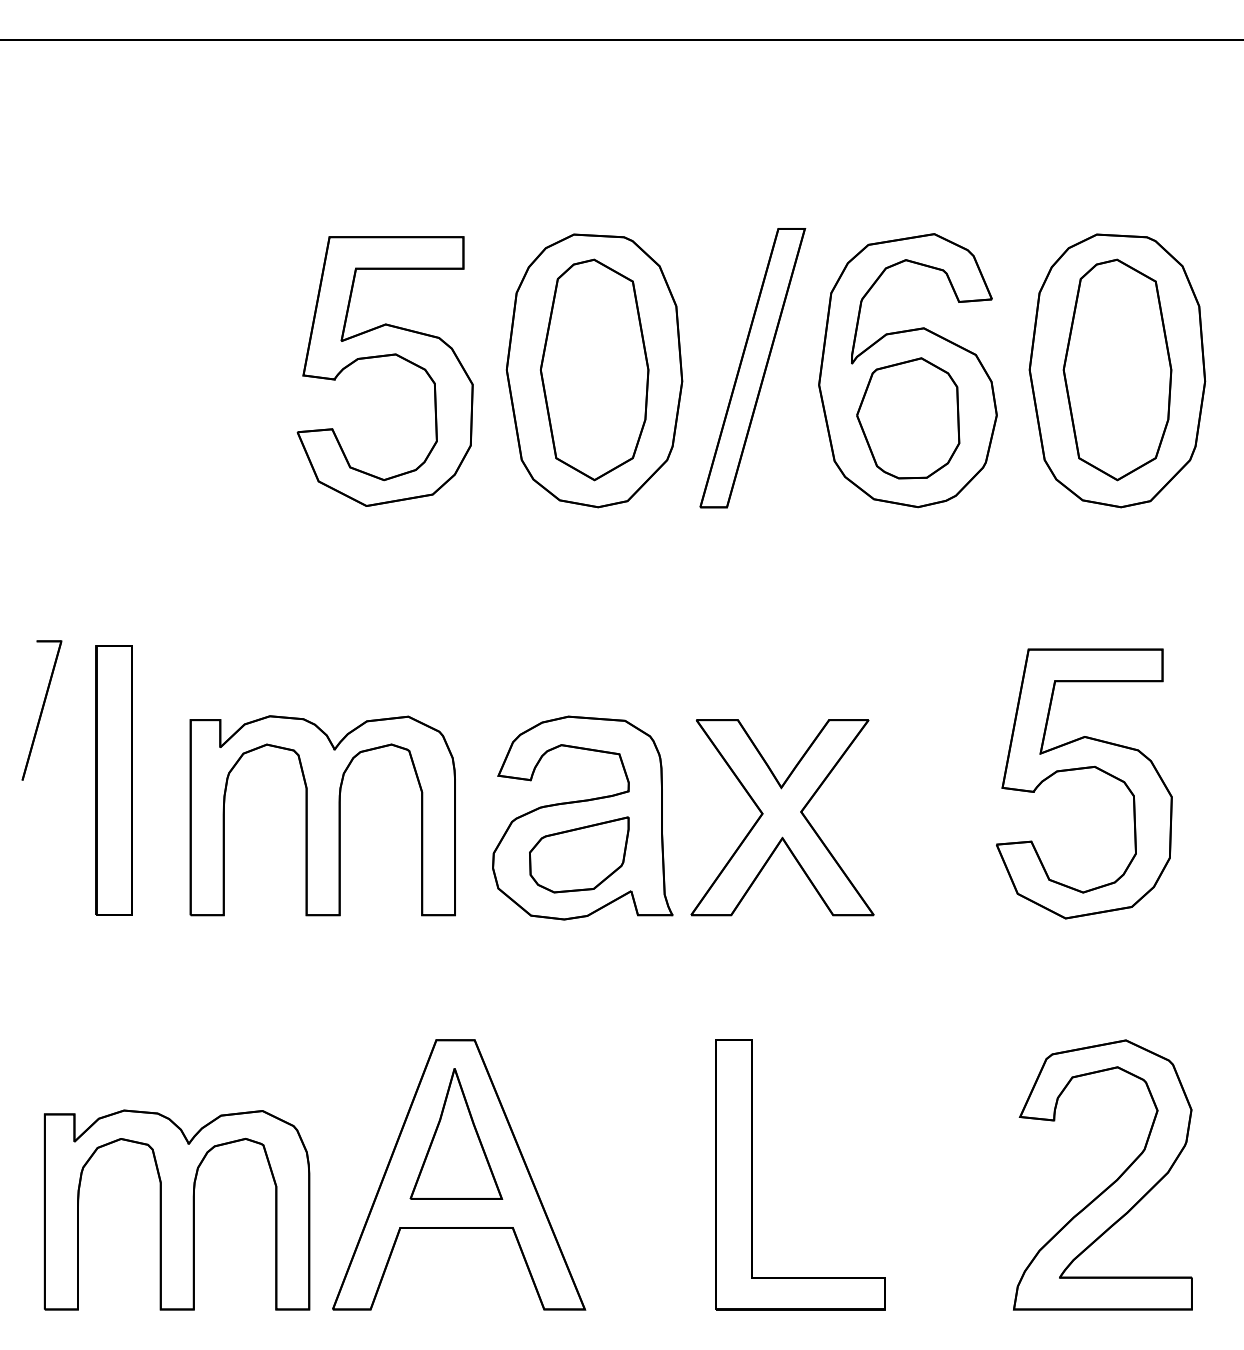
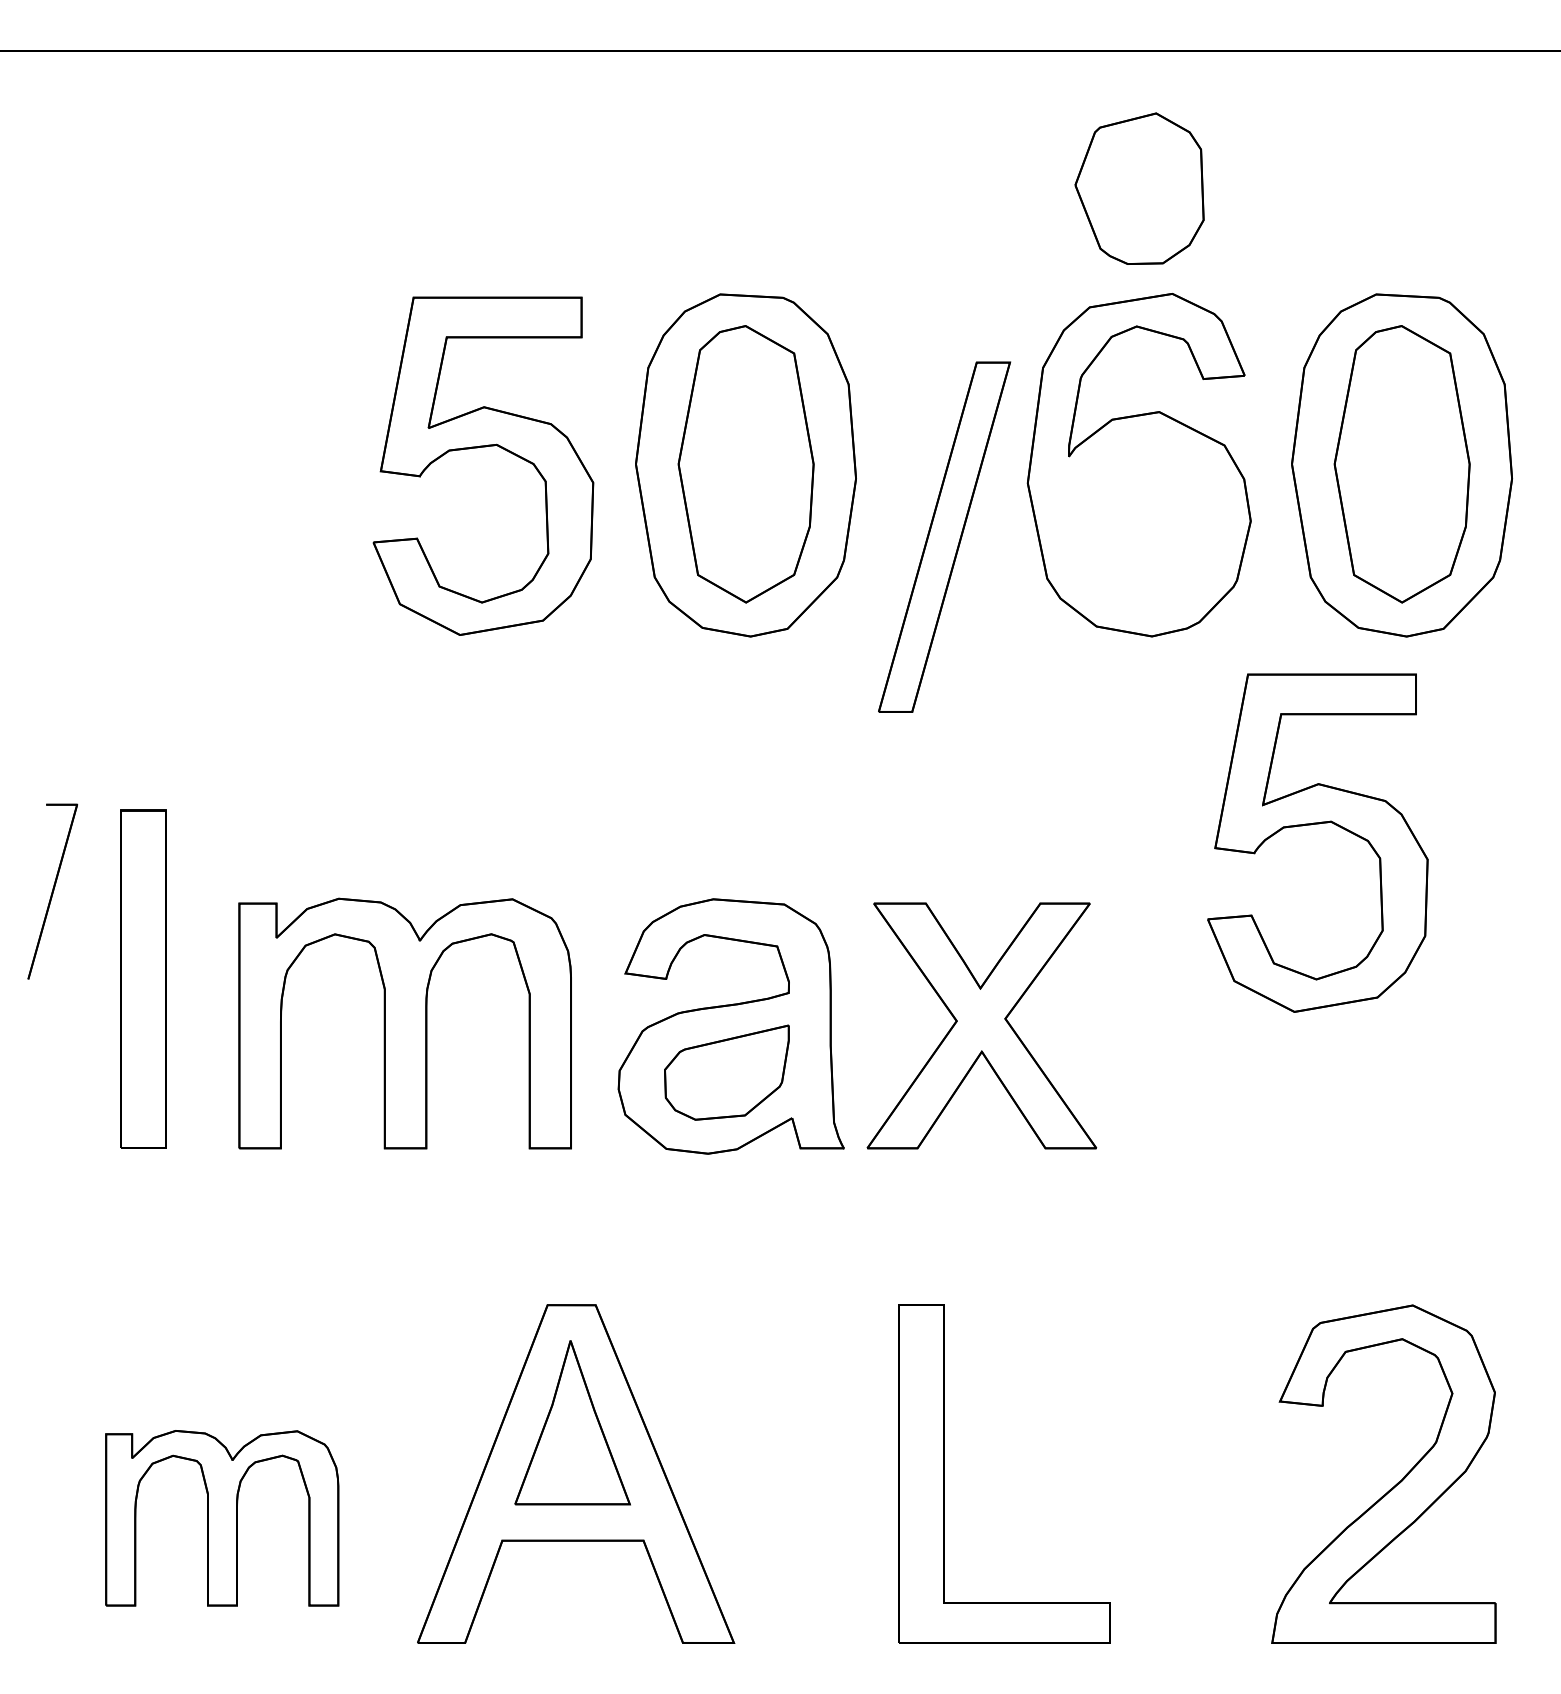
part: (752, 368) -> (944, 537), moved
part: (908, 418) -> (1139, 188), moved
part: (1084, 769) -> (1318, 825), moved
part: (176, 1209) -> (221, 1517), size x0.7

